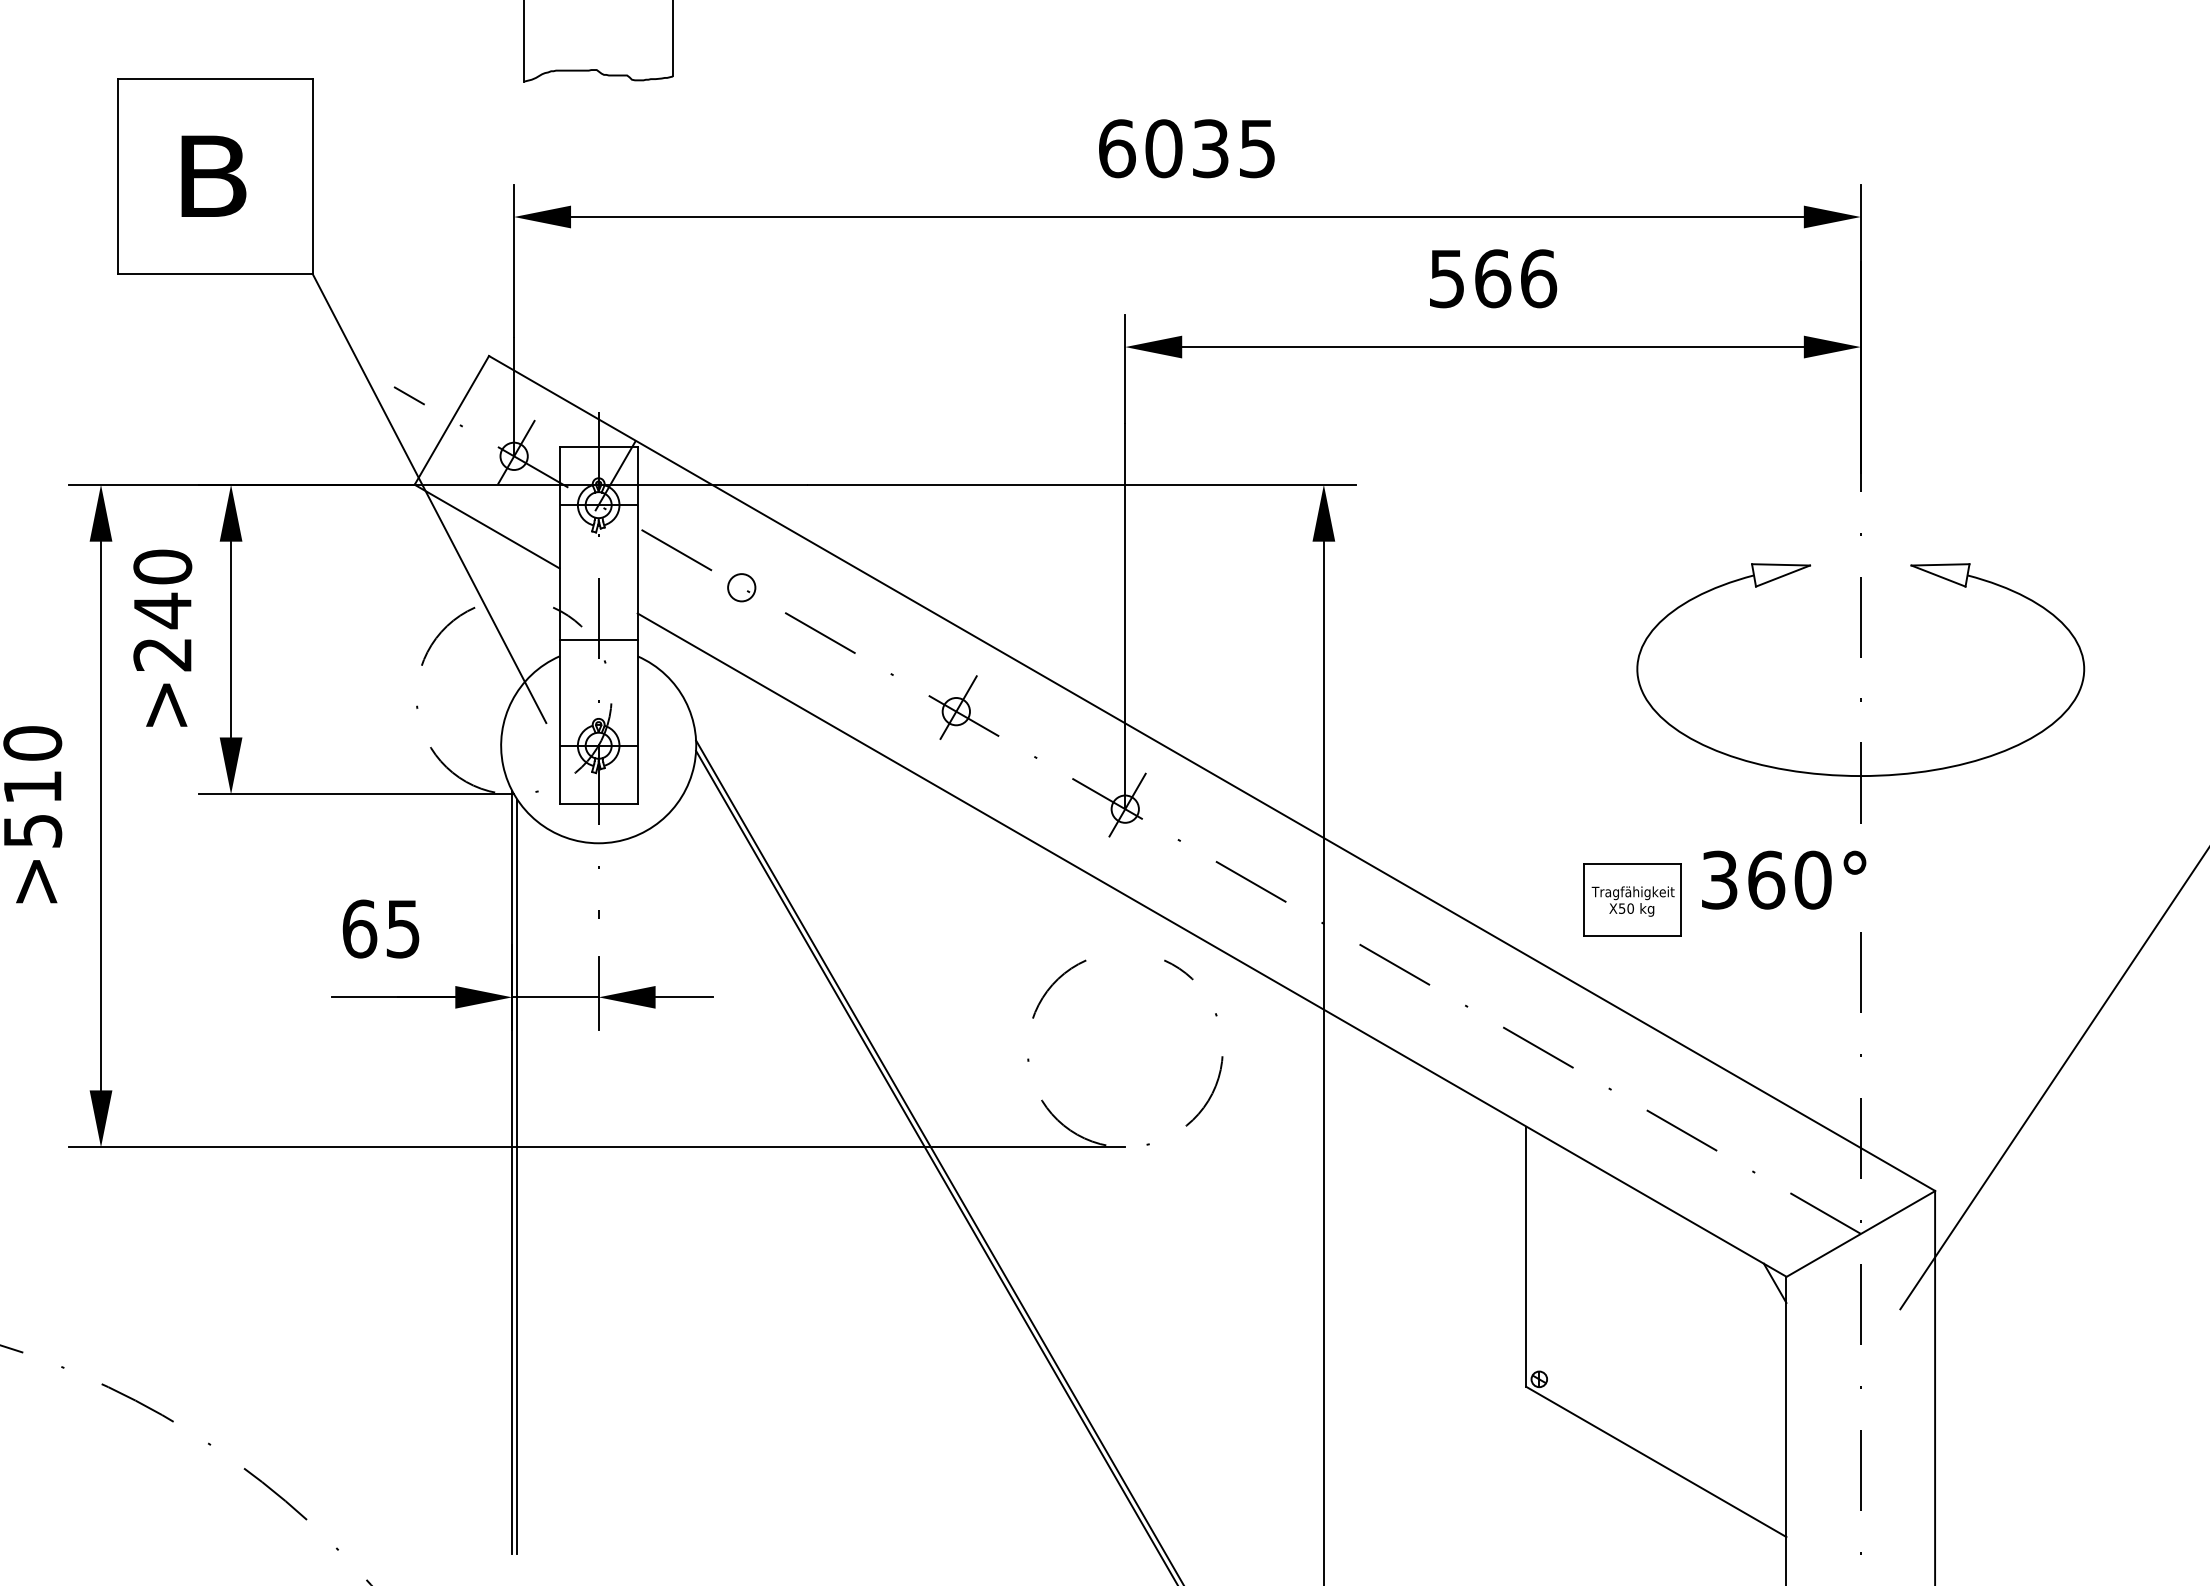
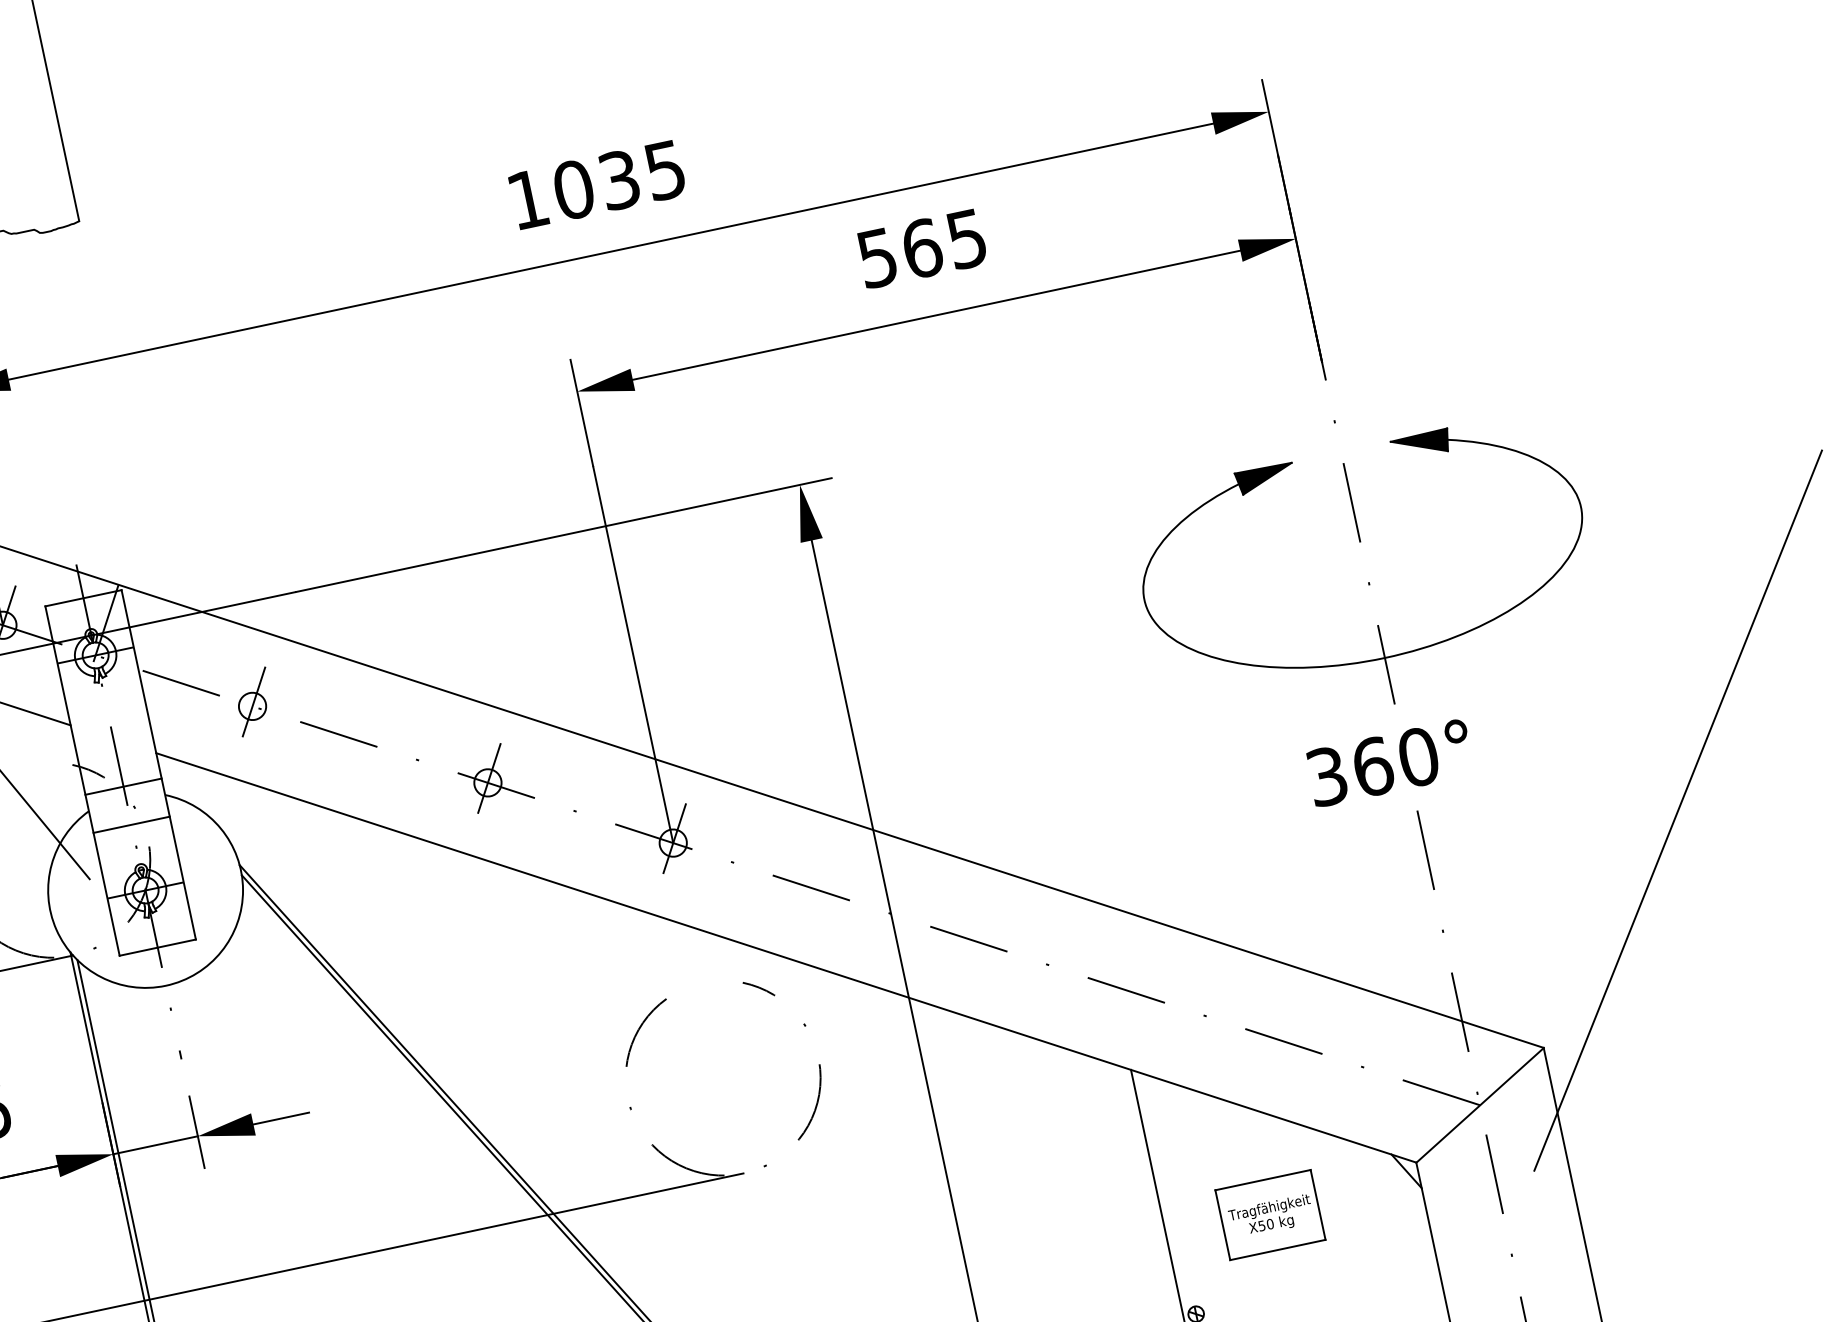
text: (1117, 148) -> (528, 199), 6035 -> 1035
text: (1539, 278) -> (967, 238), 566 -> 565
fill: (1781, 575) -> (1265, 478), added
fill: (1940, 575) -> (1421, 445), added
line: (743, 583) -> (253, 701), added
line: (598, 678) -> (131, 824), added
text: (1784, 879) -> (1390, 762), moved
part: (1632, 899) -> (1270, 1214), moved

